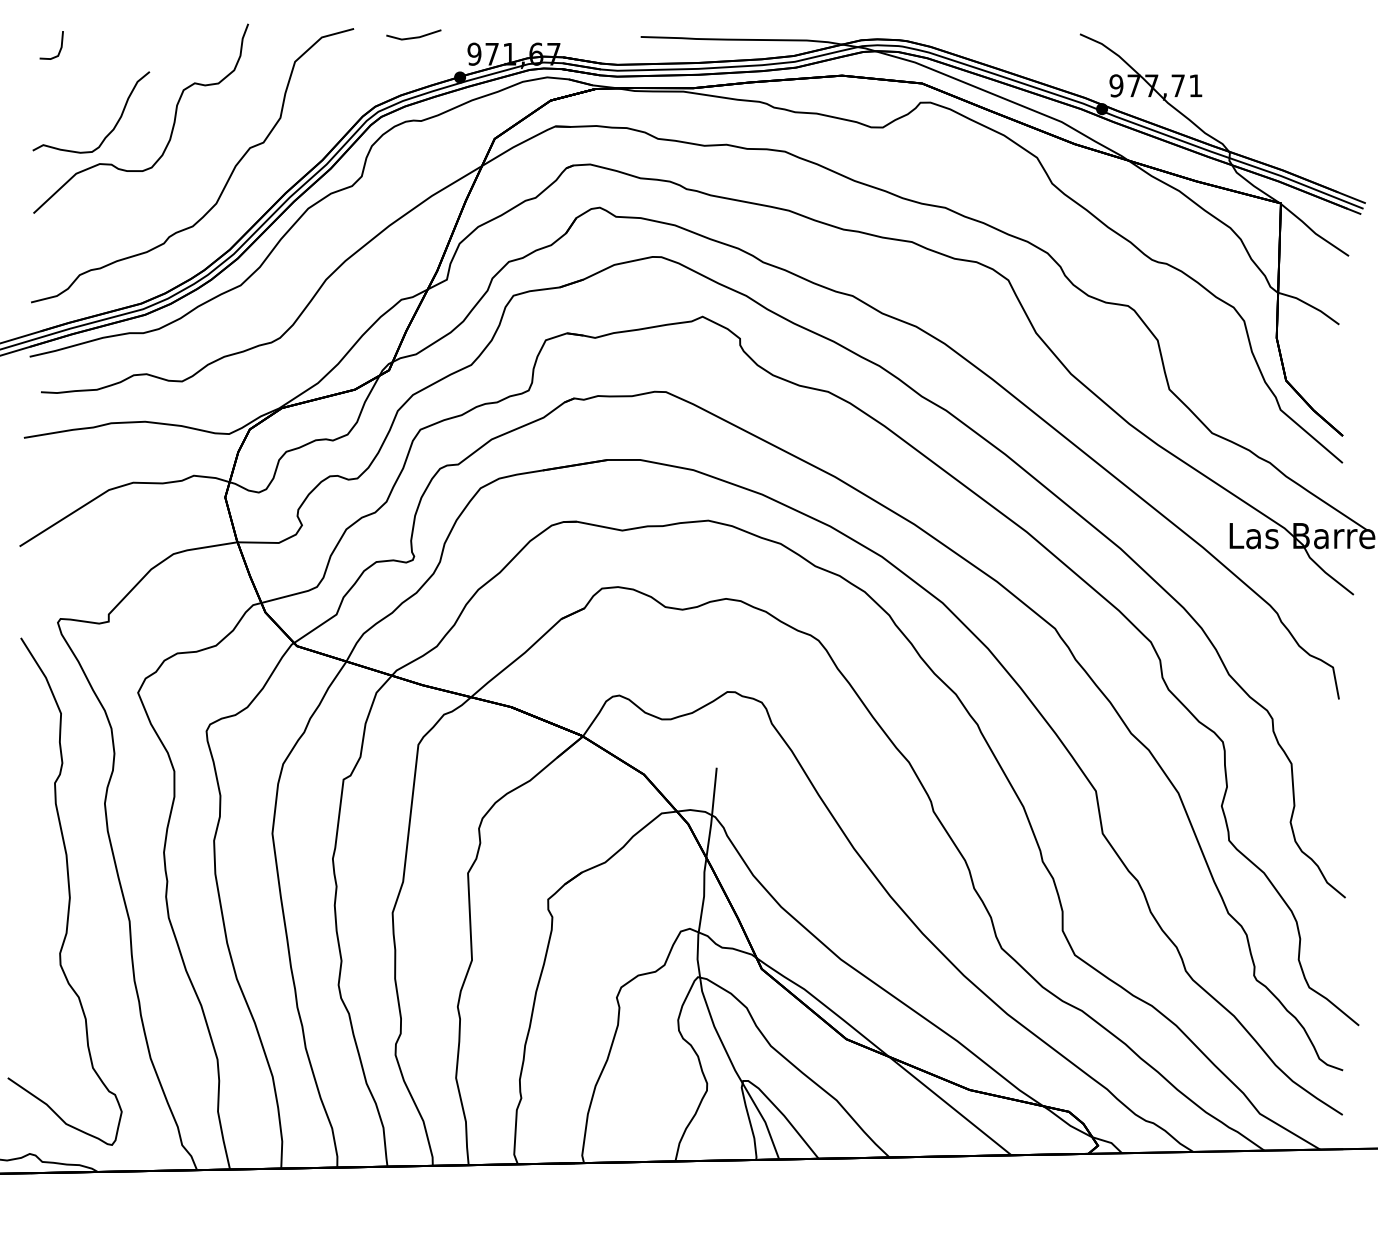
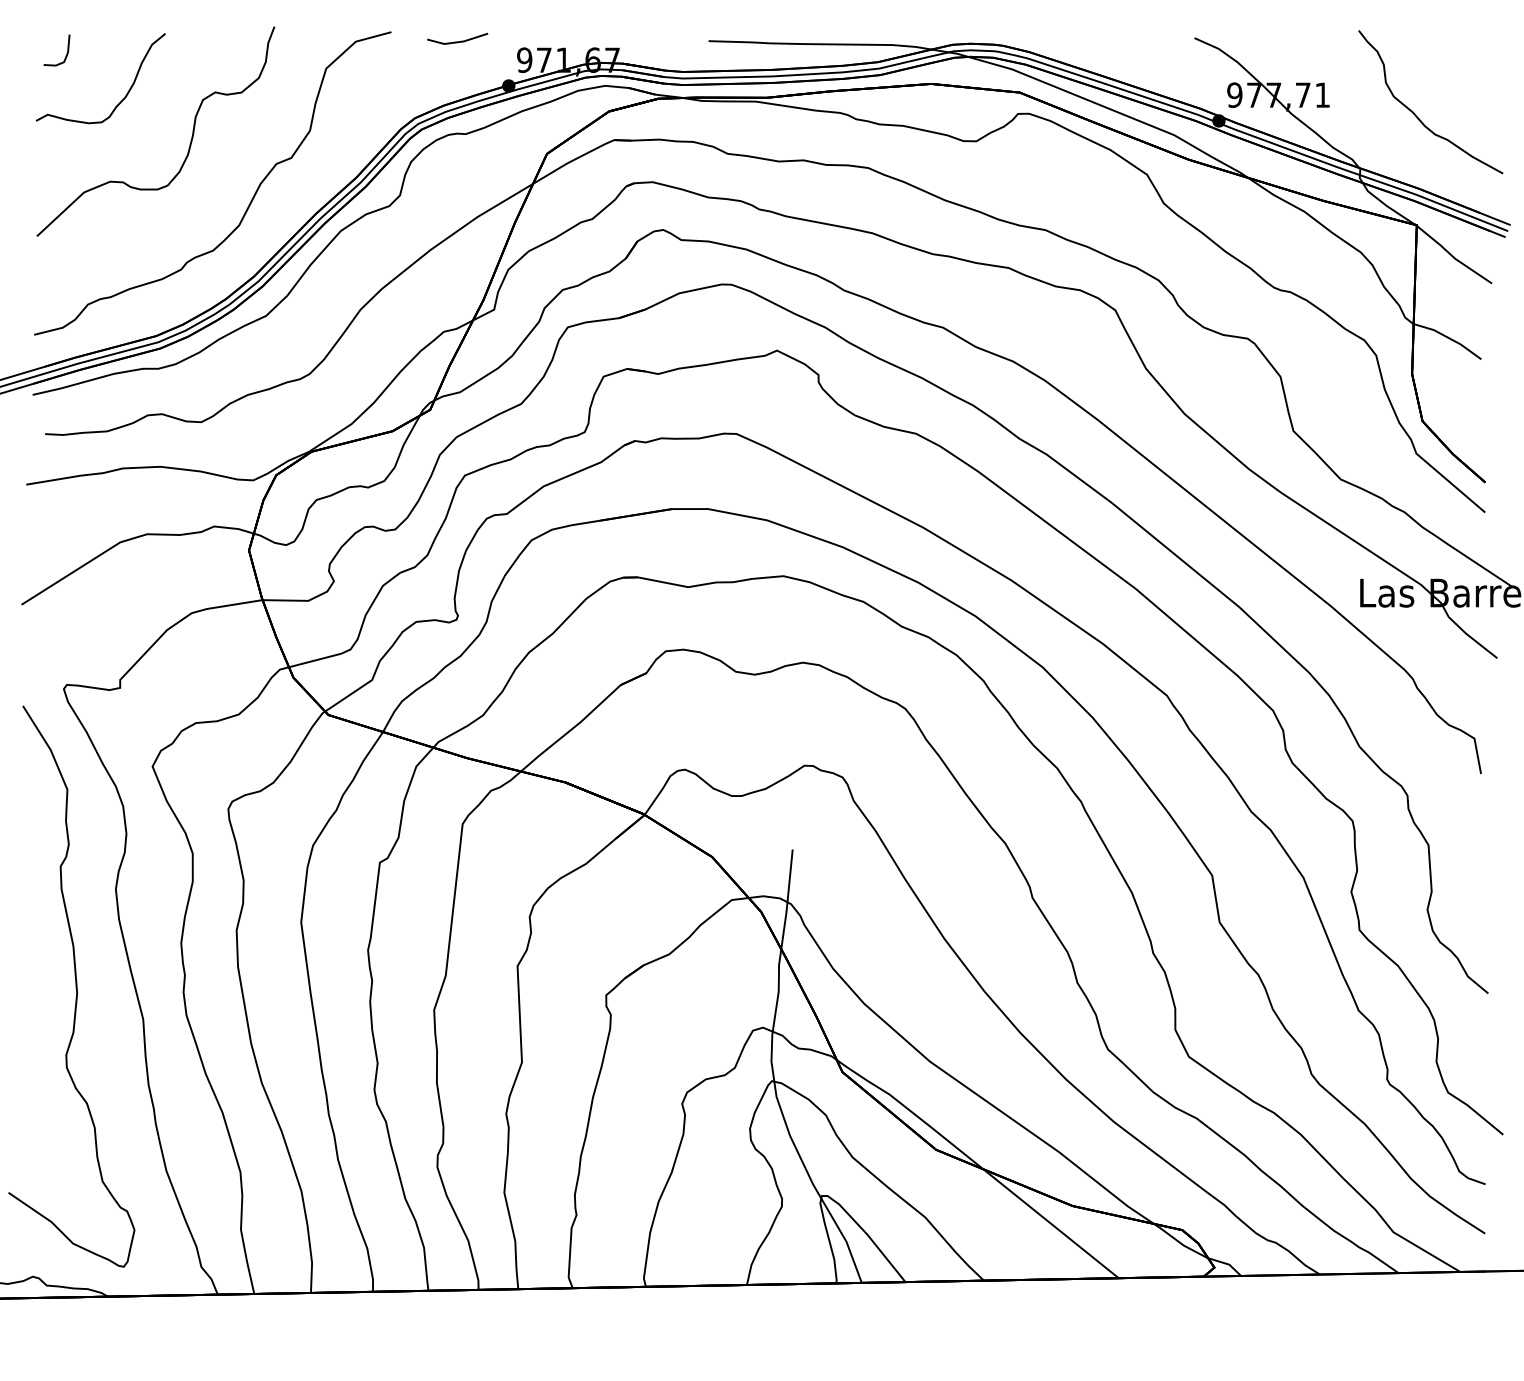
part: (1279, 102) -> (1415, 113), added
part: (115, 124) -> (127, 91), moved

